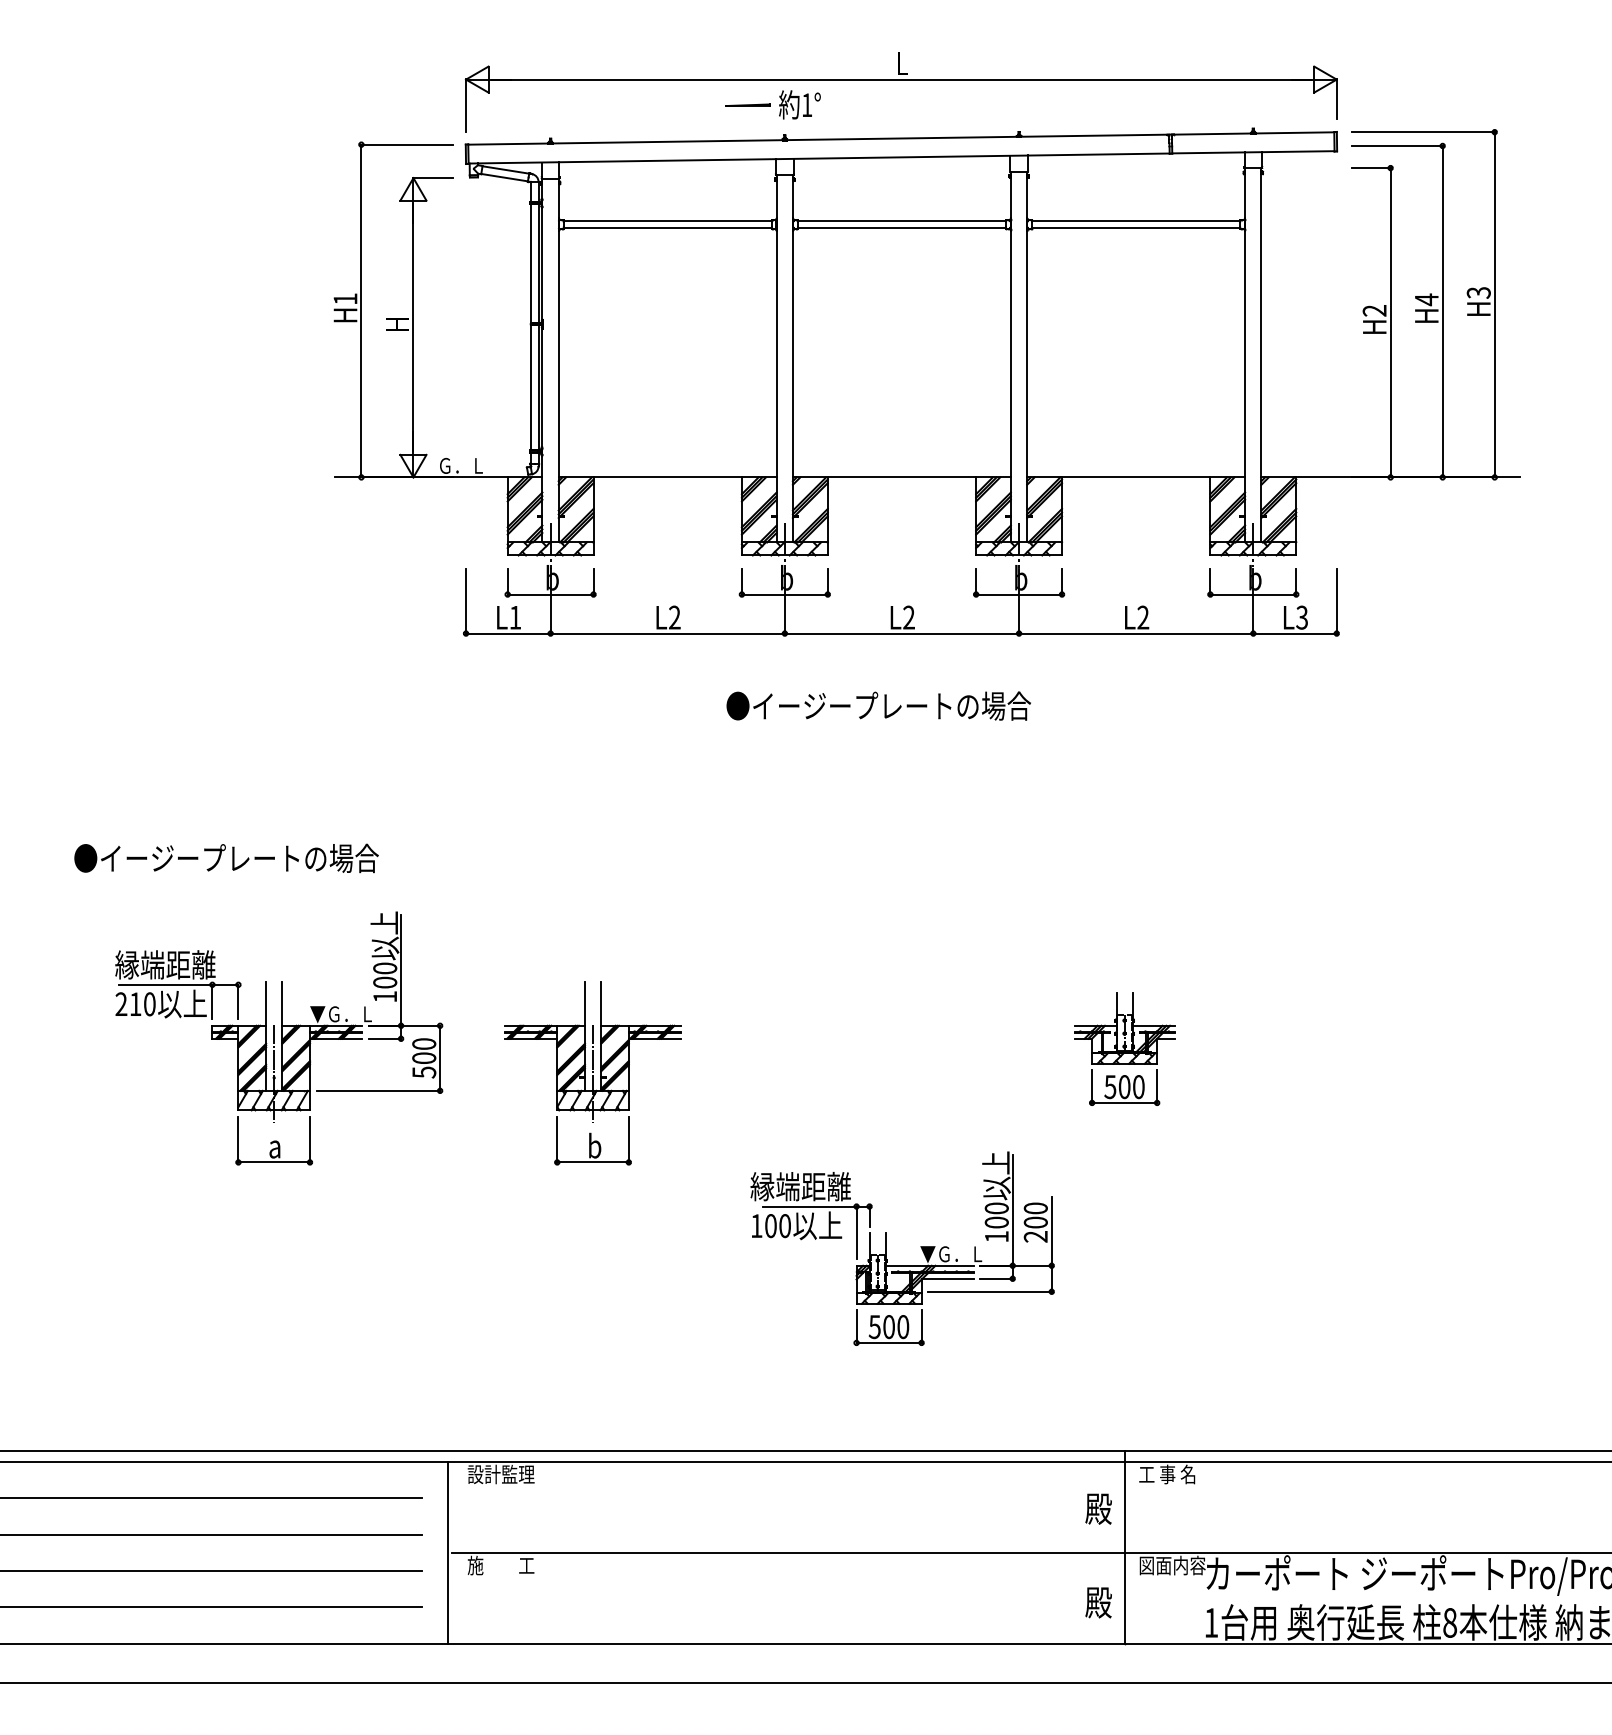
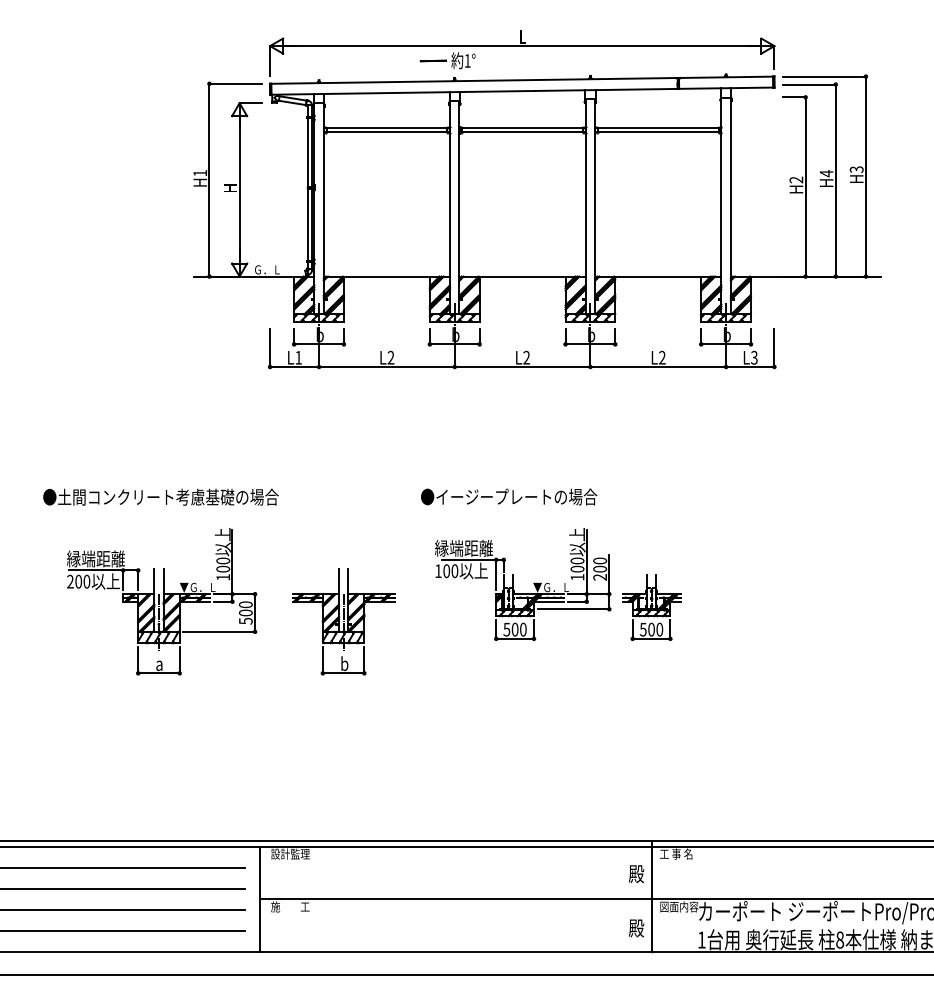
text: (879, 705) -> (509, 496), moved
text: (290, 857) -> (168, 496), ●イージープレートの場合 -> ●土間コンクリート考慮基礎の場合
text: (135, 1003) -> (78, 581), 210 -> 200
part: (903, 1264) -> (523, 593), moved

